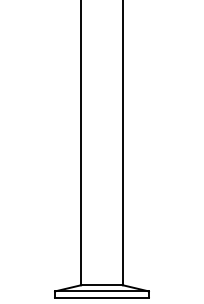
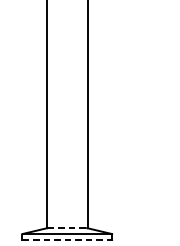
line: (102, 285) -> (67, 228), solid -> dashed
line: (102, 297) -> (67, 239), solid -> dashed

